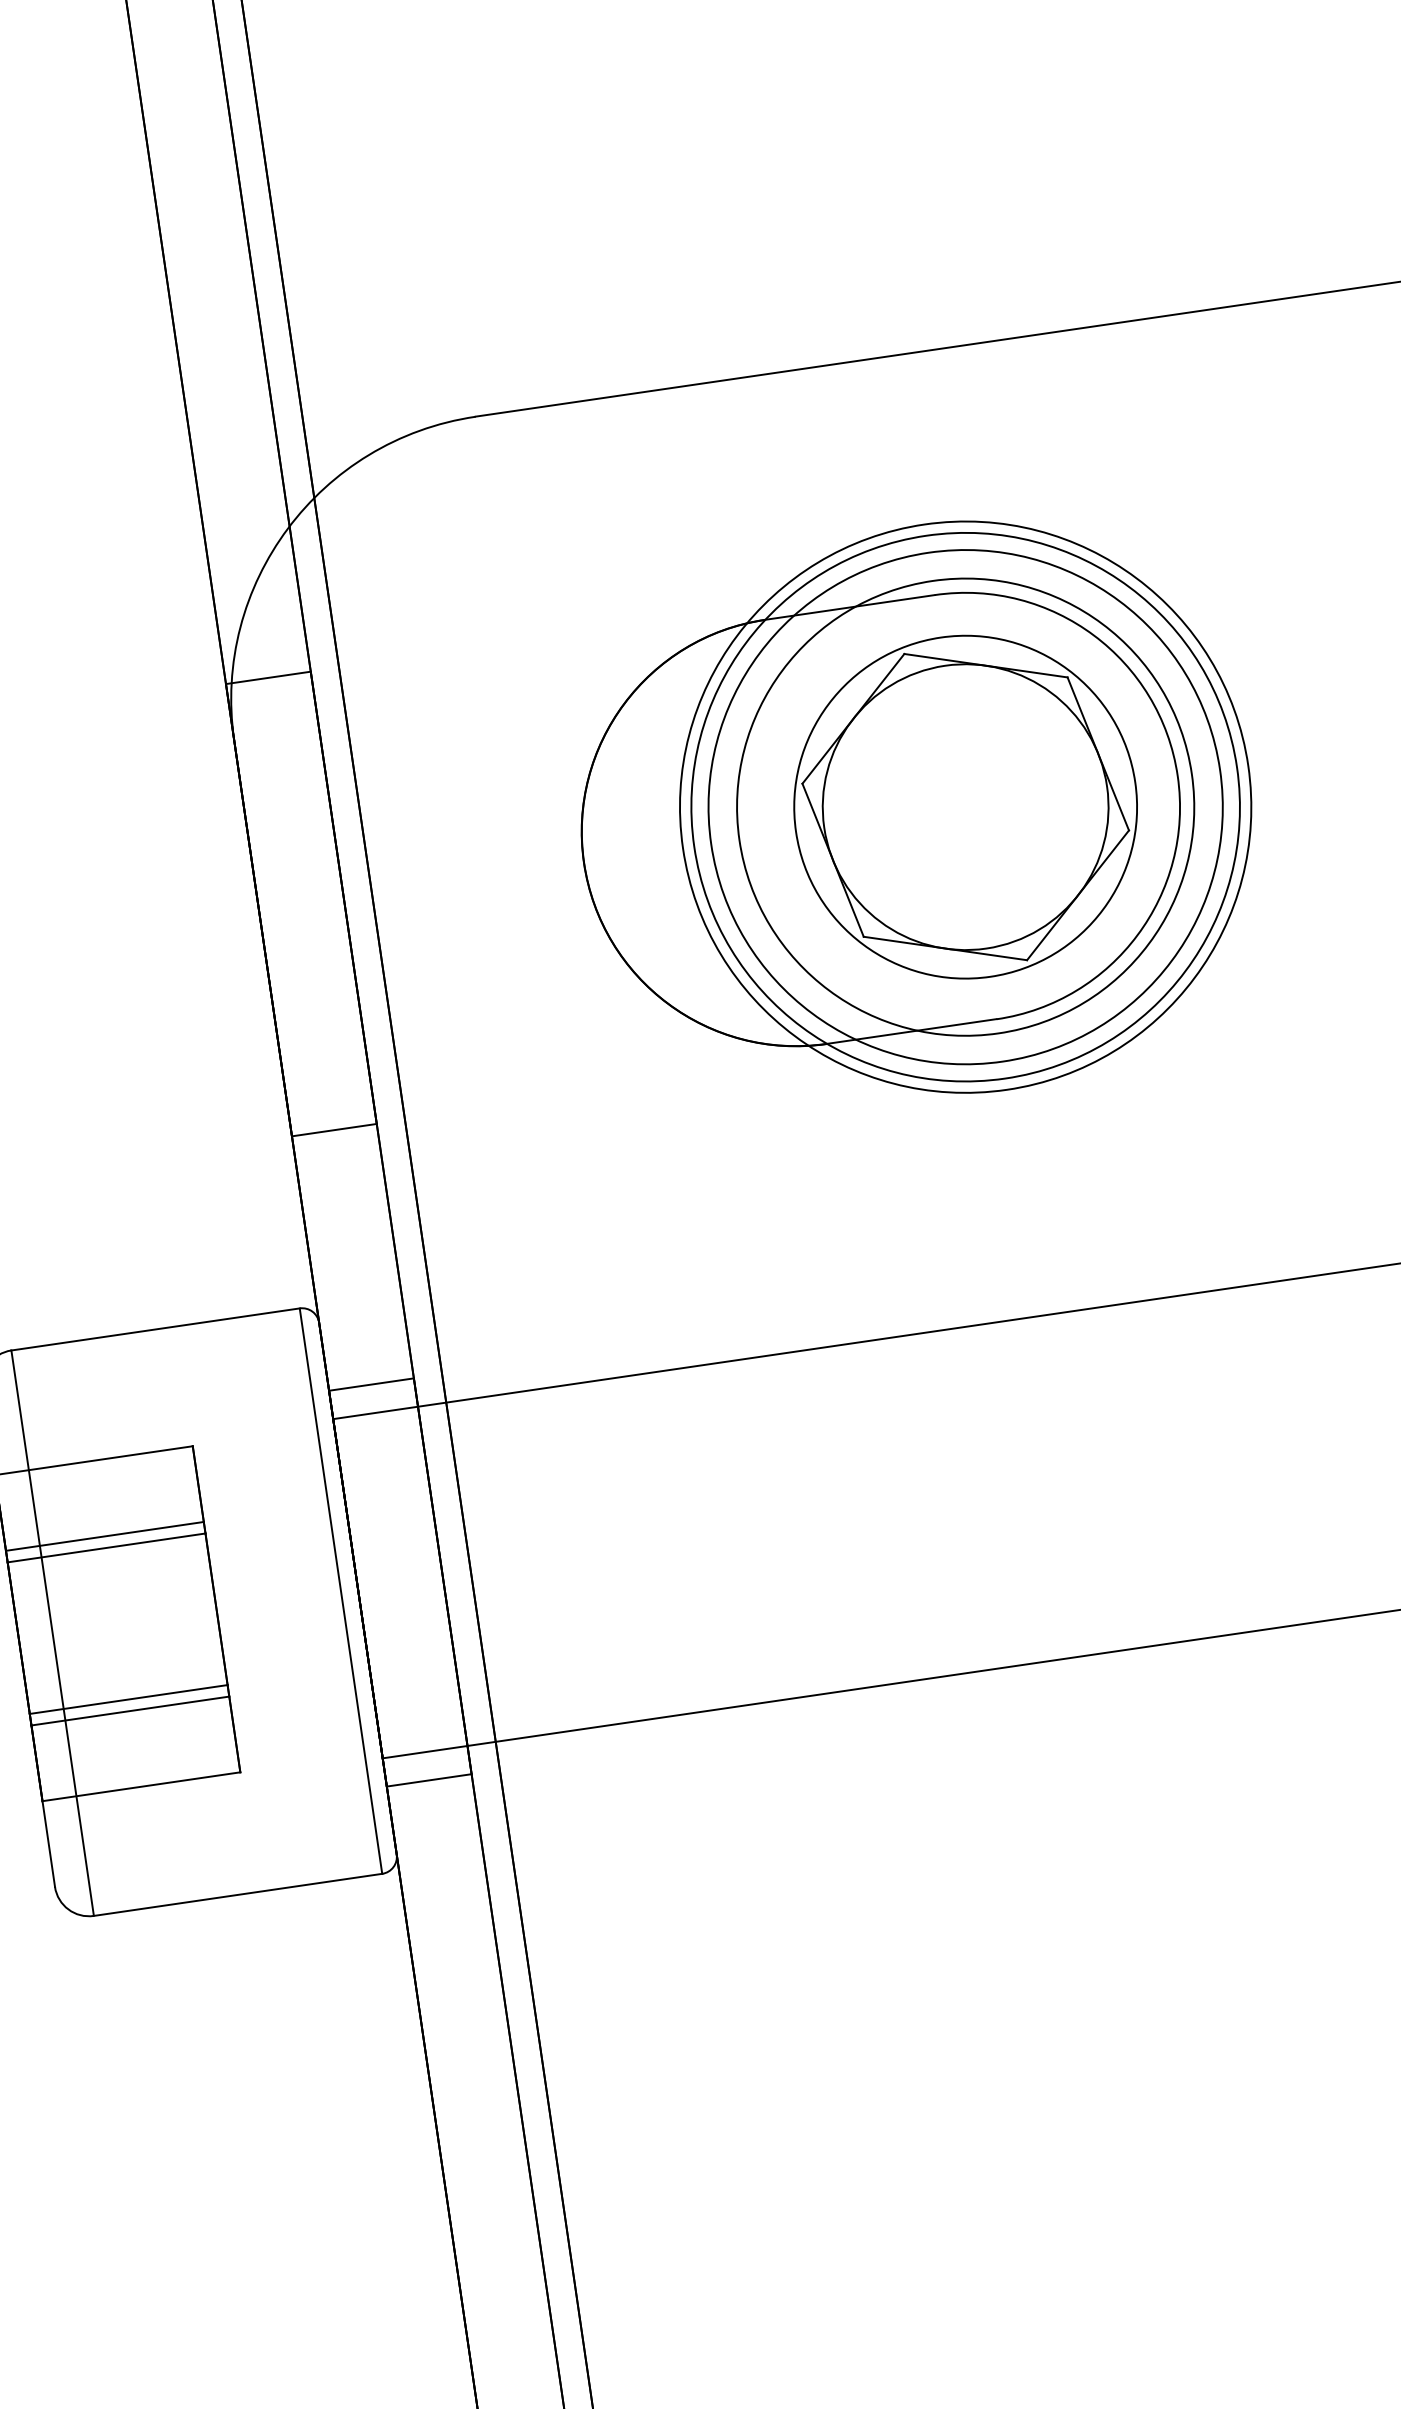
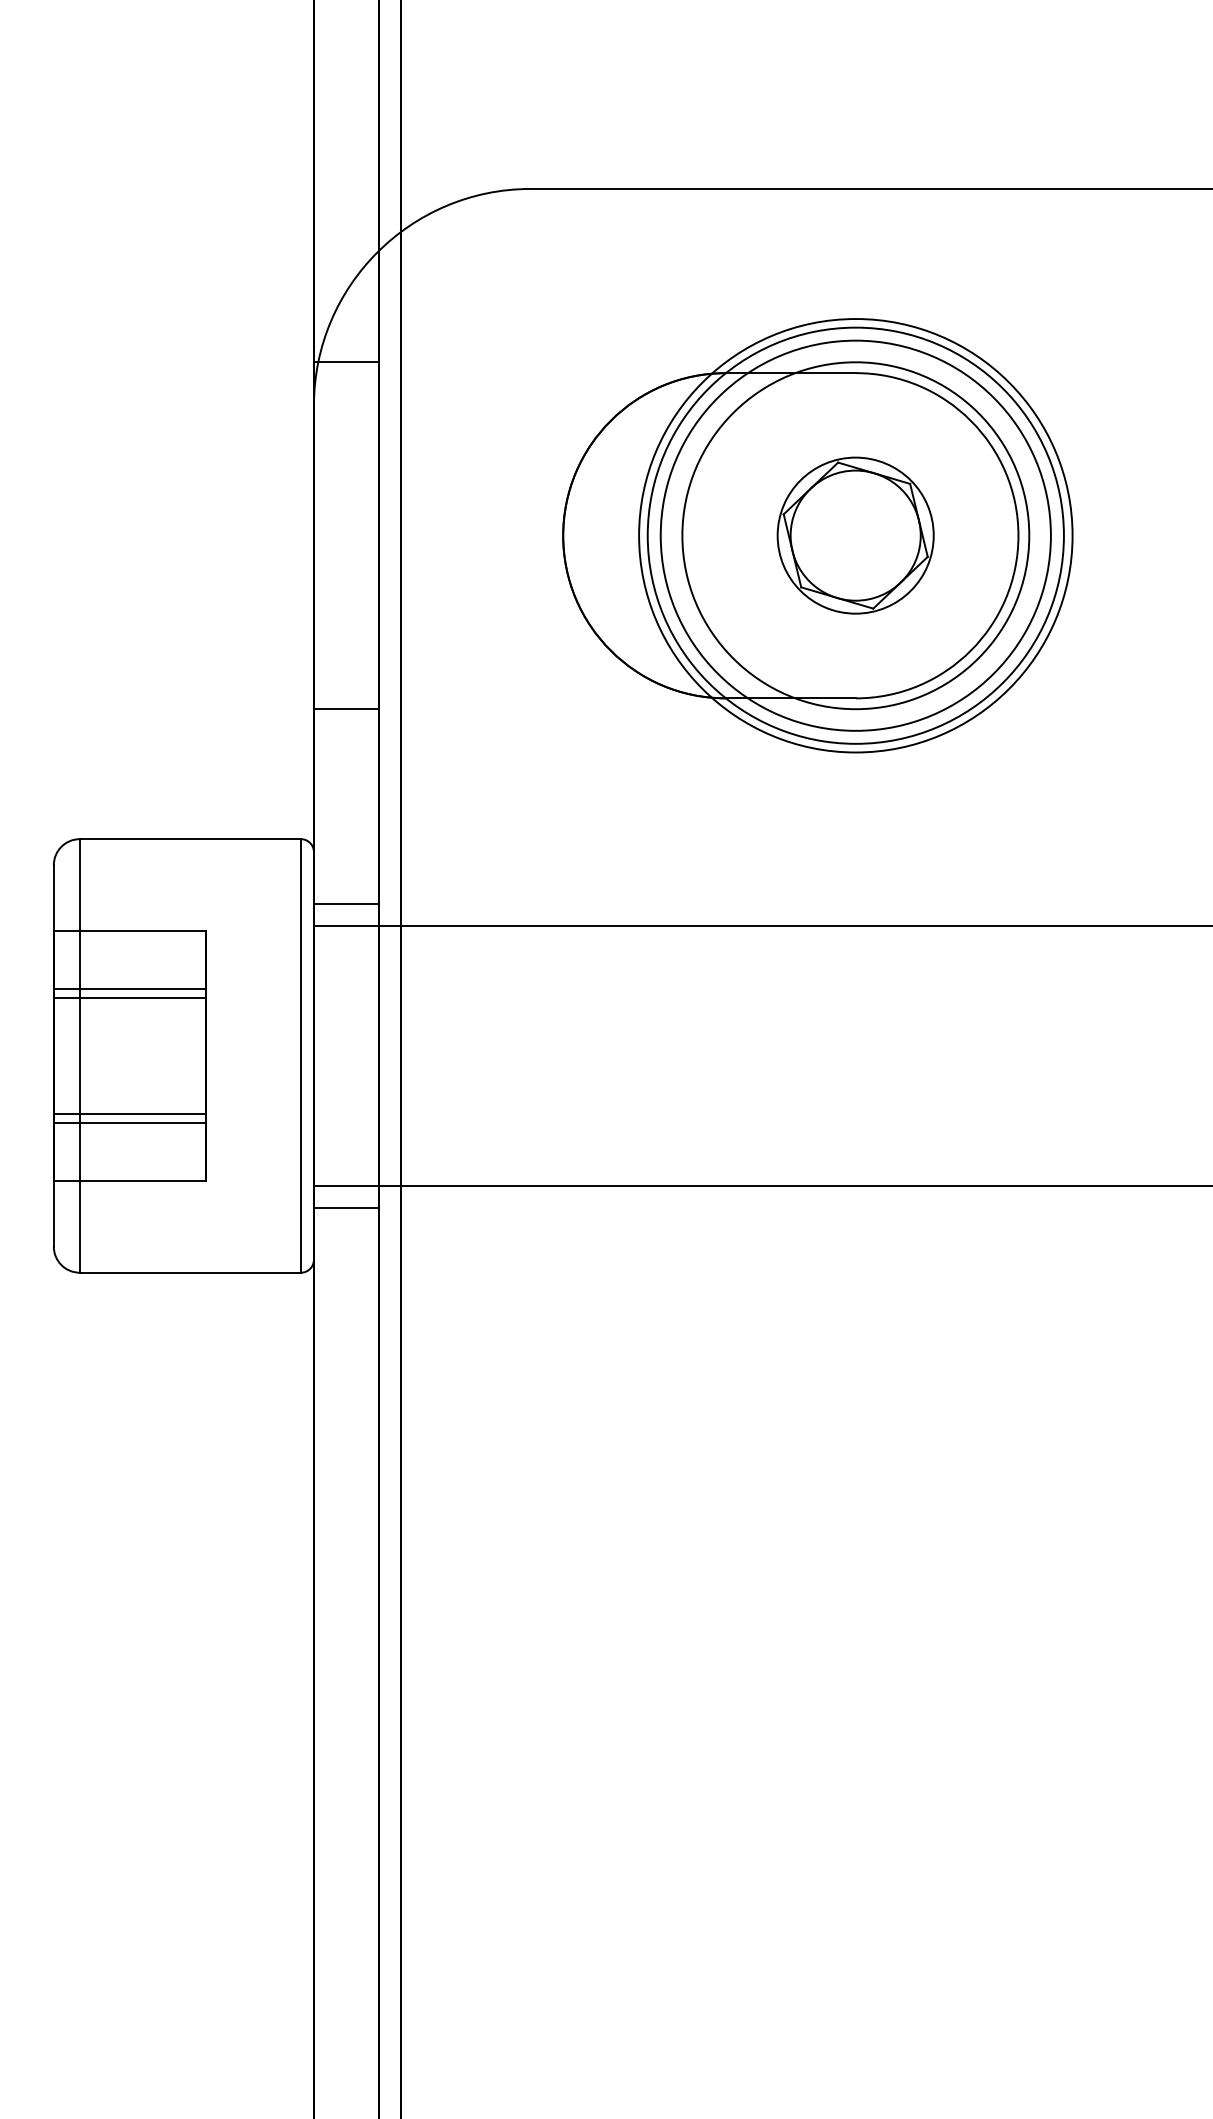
part: (965, 806) -> (855, 535), size x0.6

